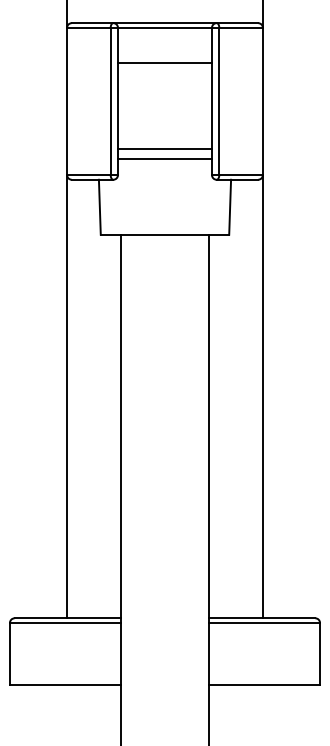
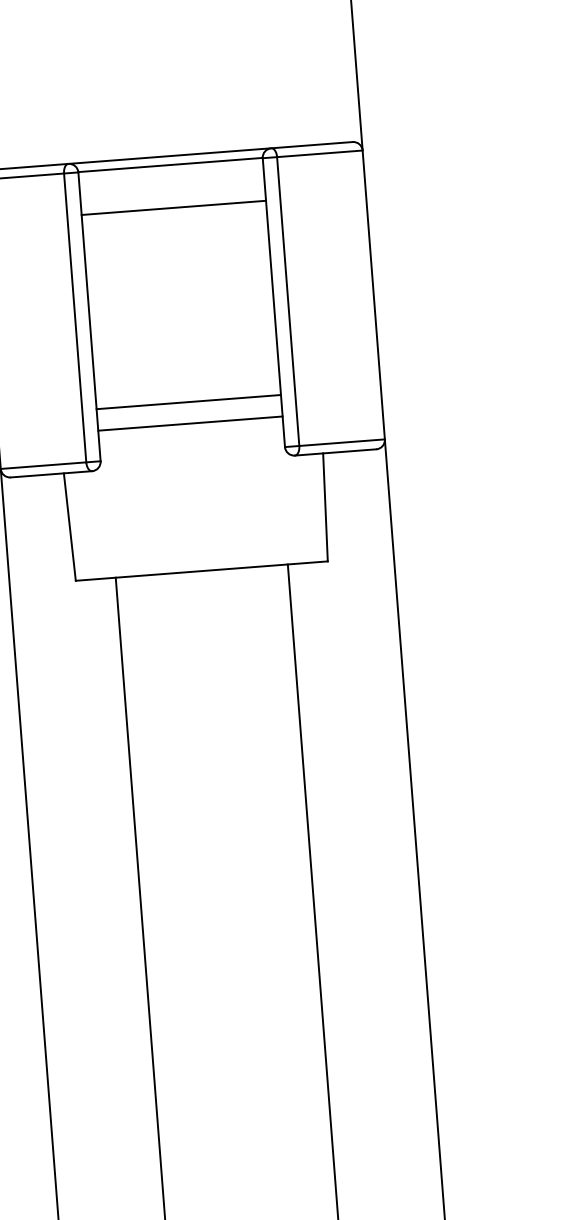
line: (164, 62) -> (172, 207), moved

